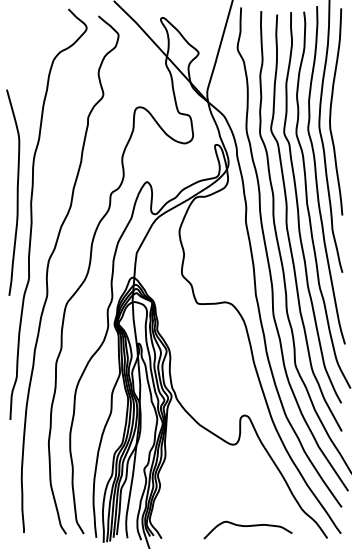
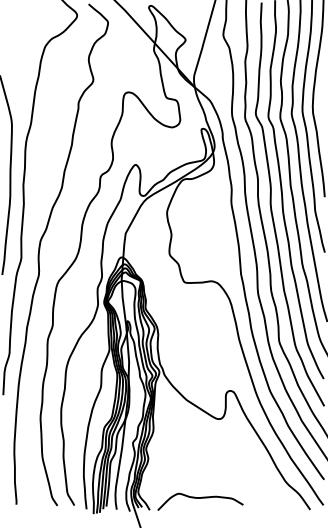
curve: (247, 526) -> (200, 498), moved

